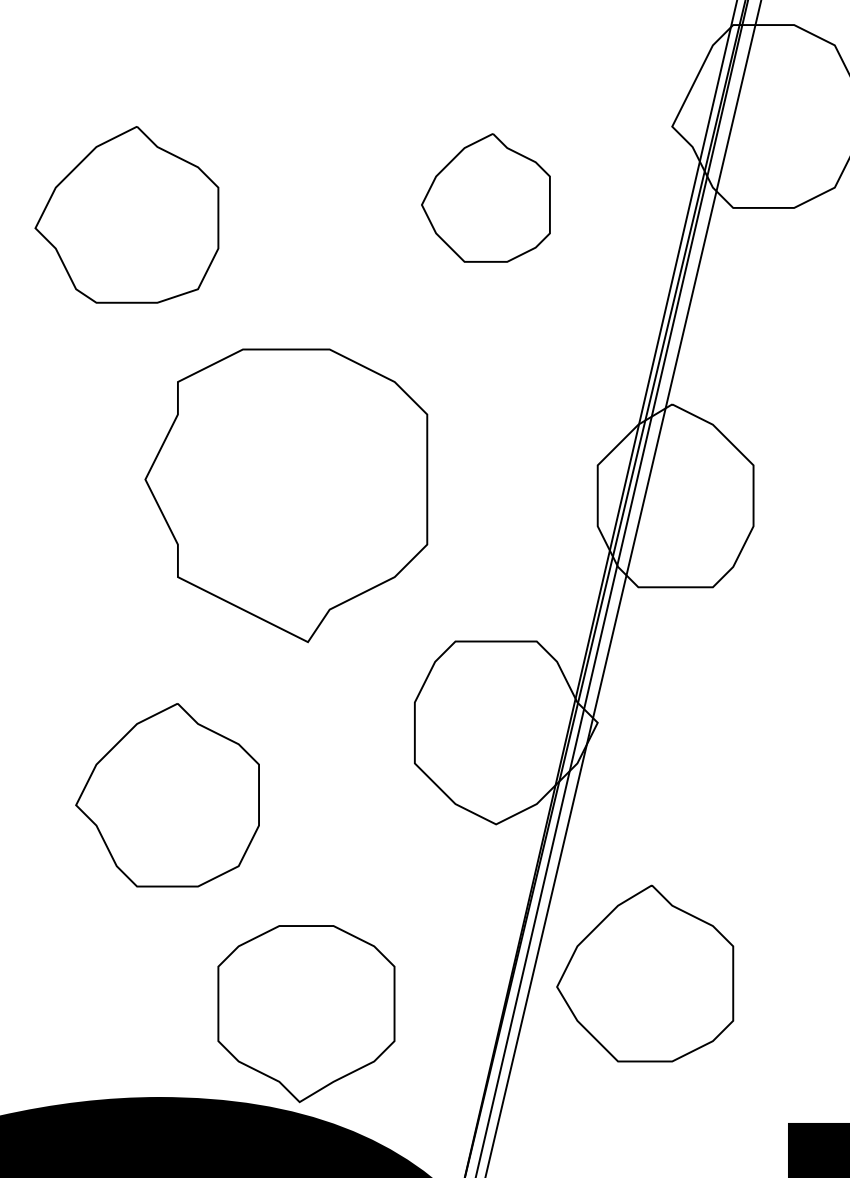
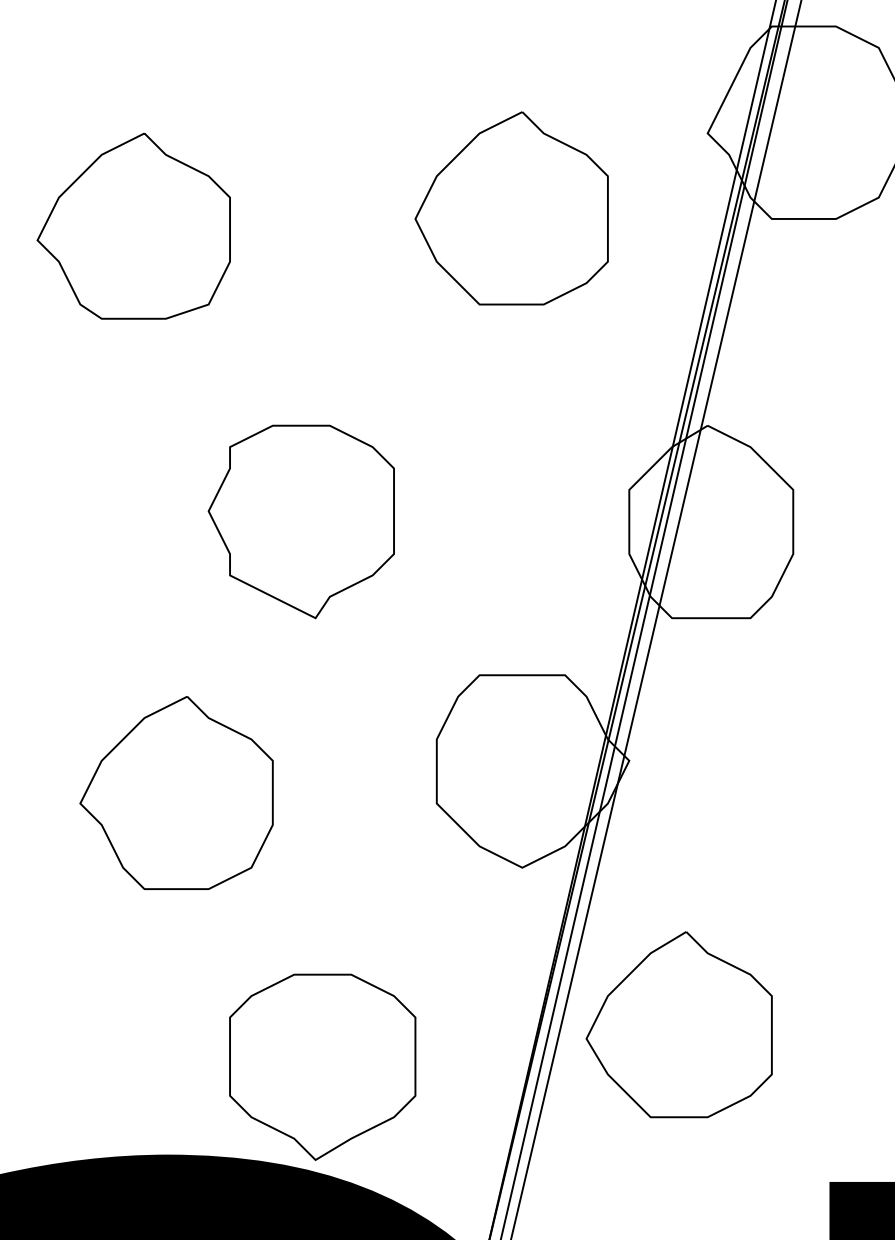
part: (485, 197) -> (511, 208), size x1.43
part: (285, 495) -> (300, 521), size x0.62
part: (167, 794) -> (176, 792), moved

